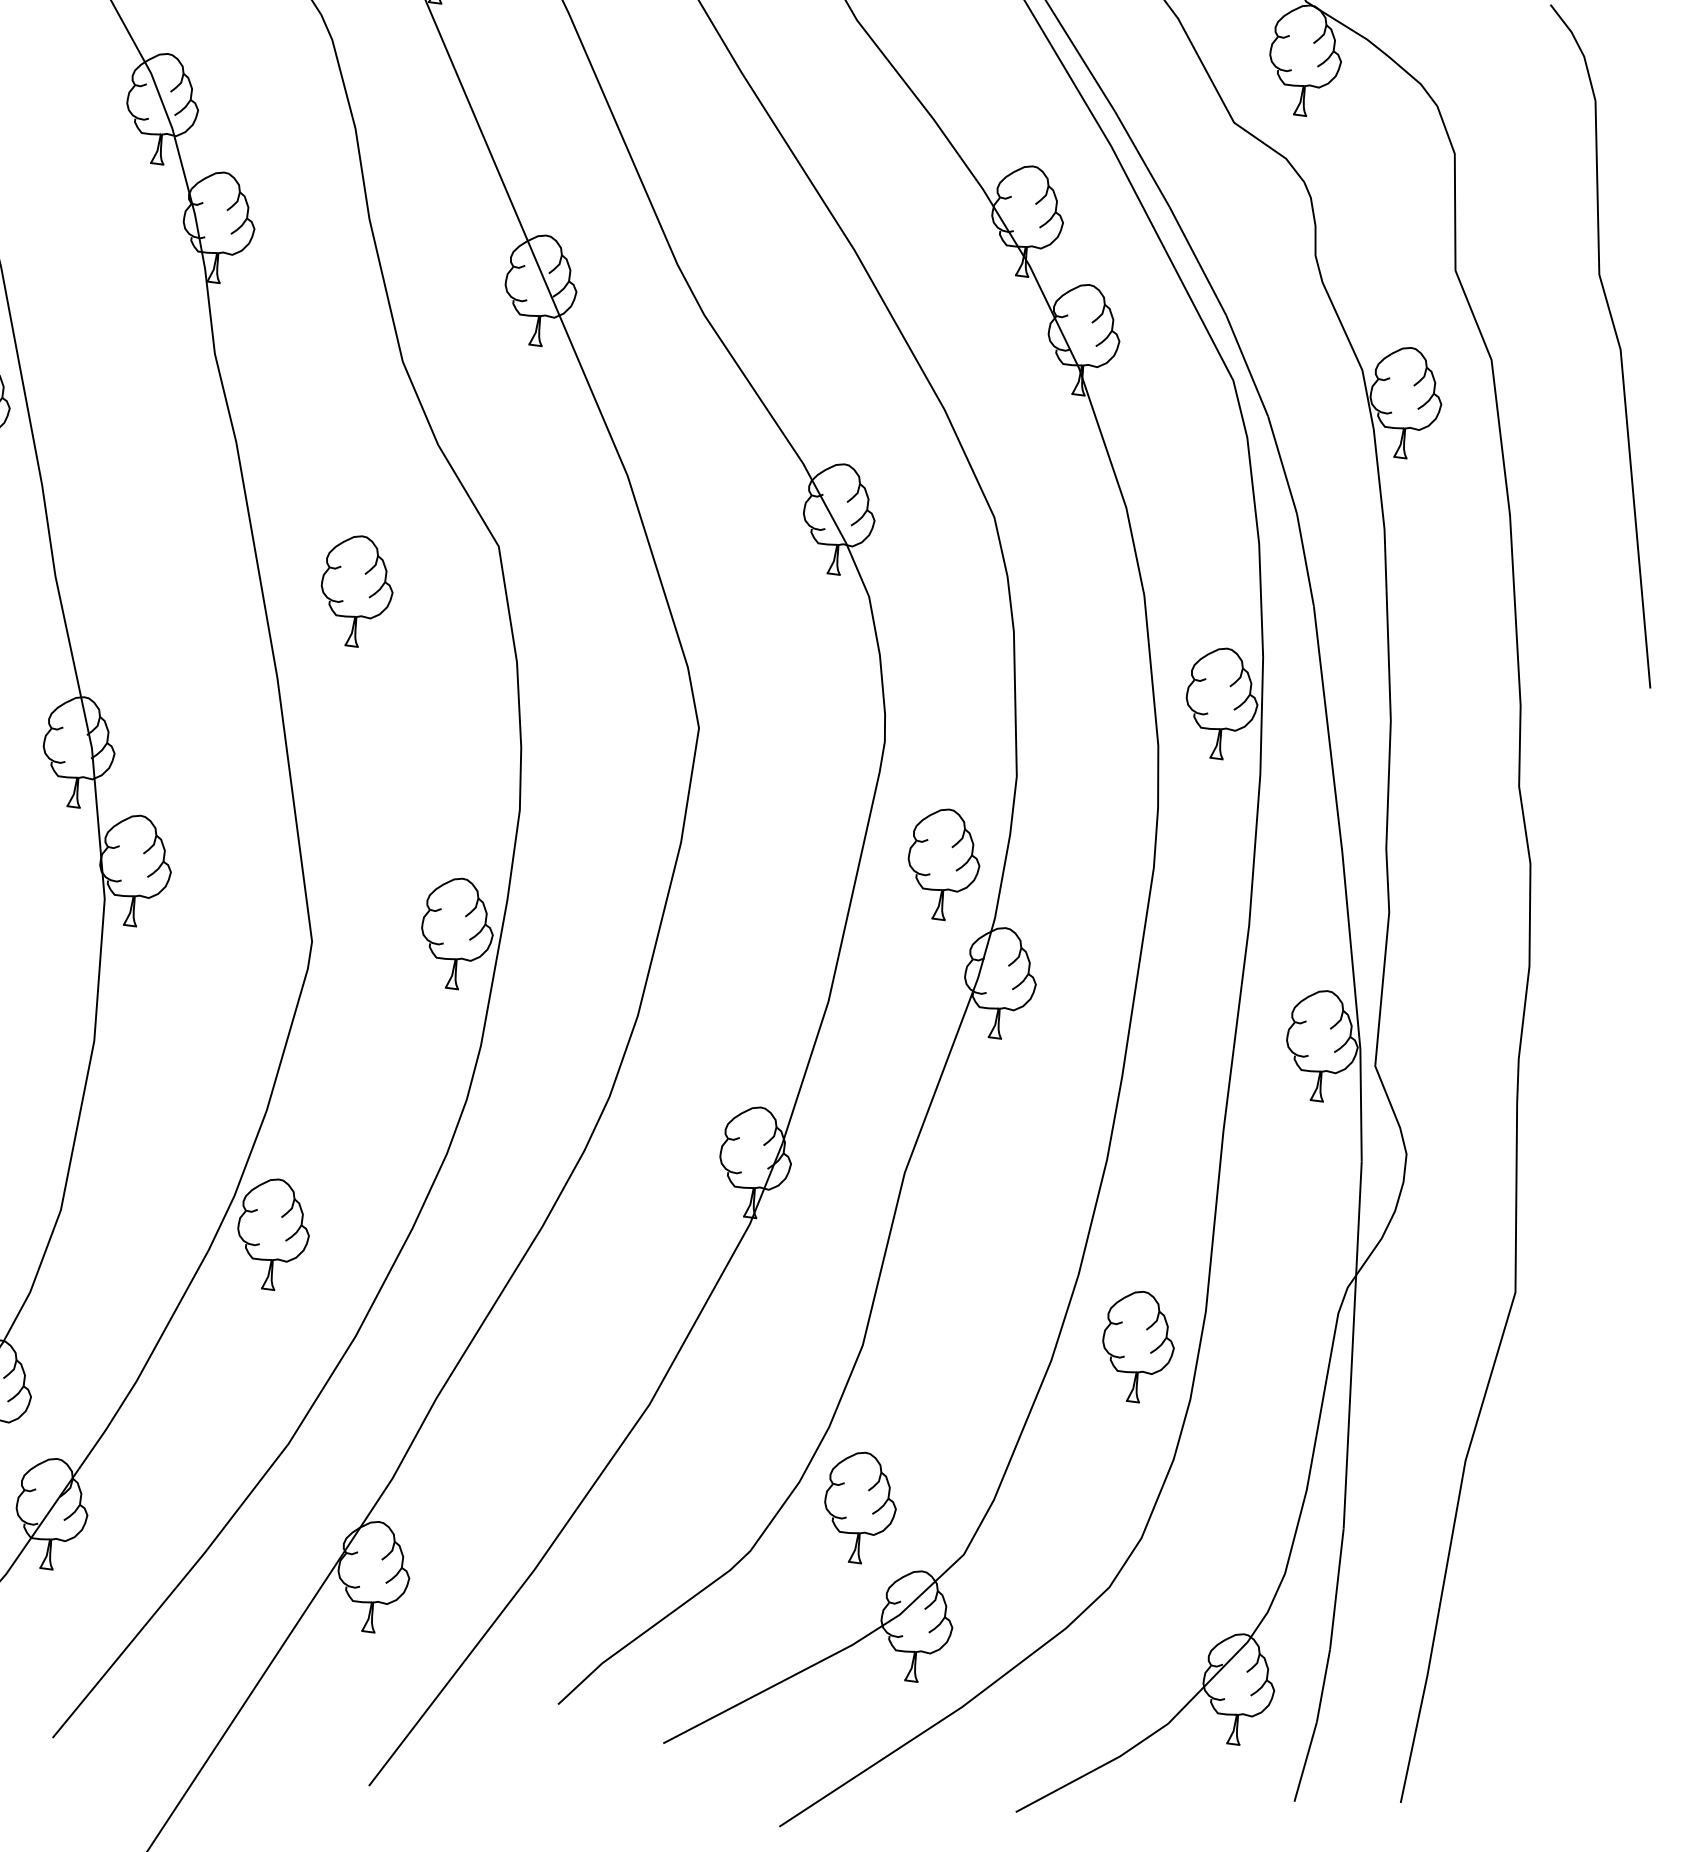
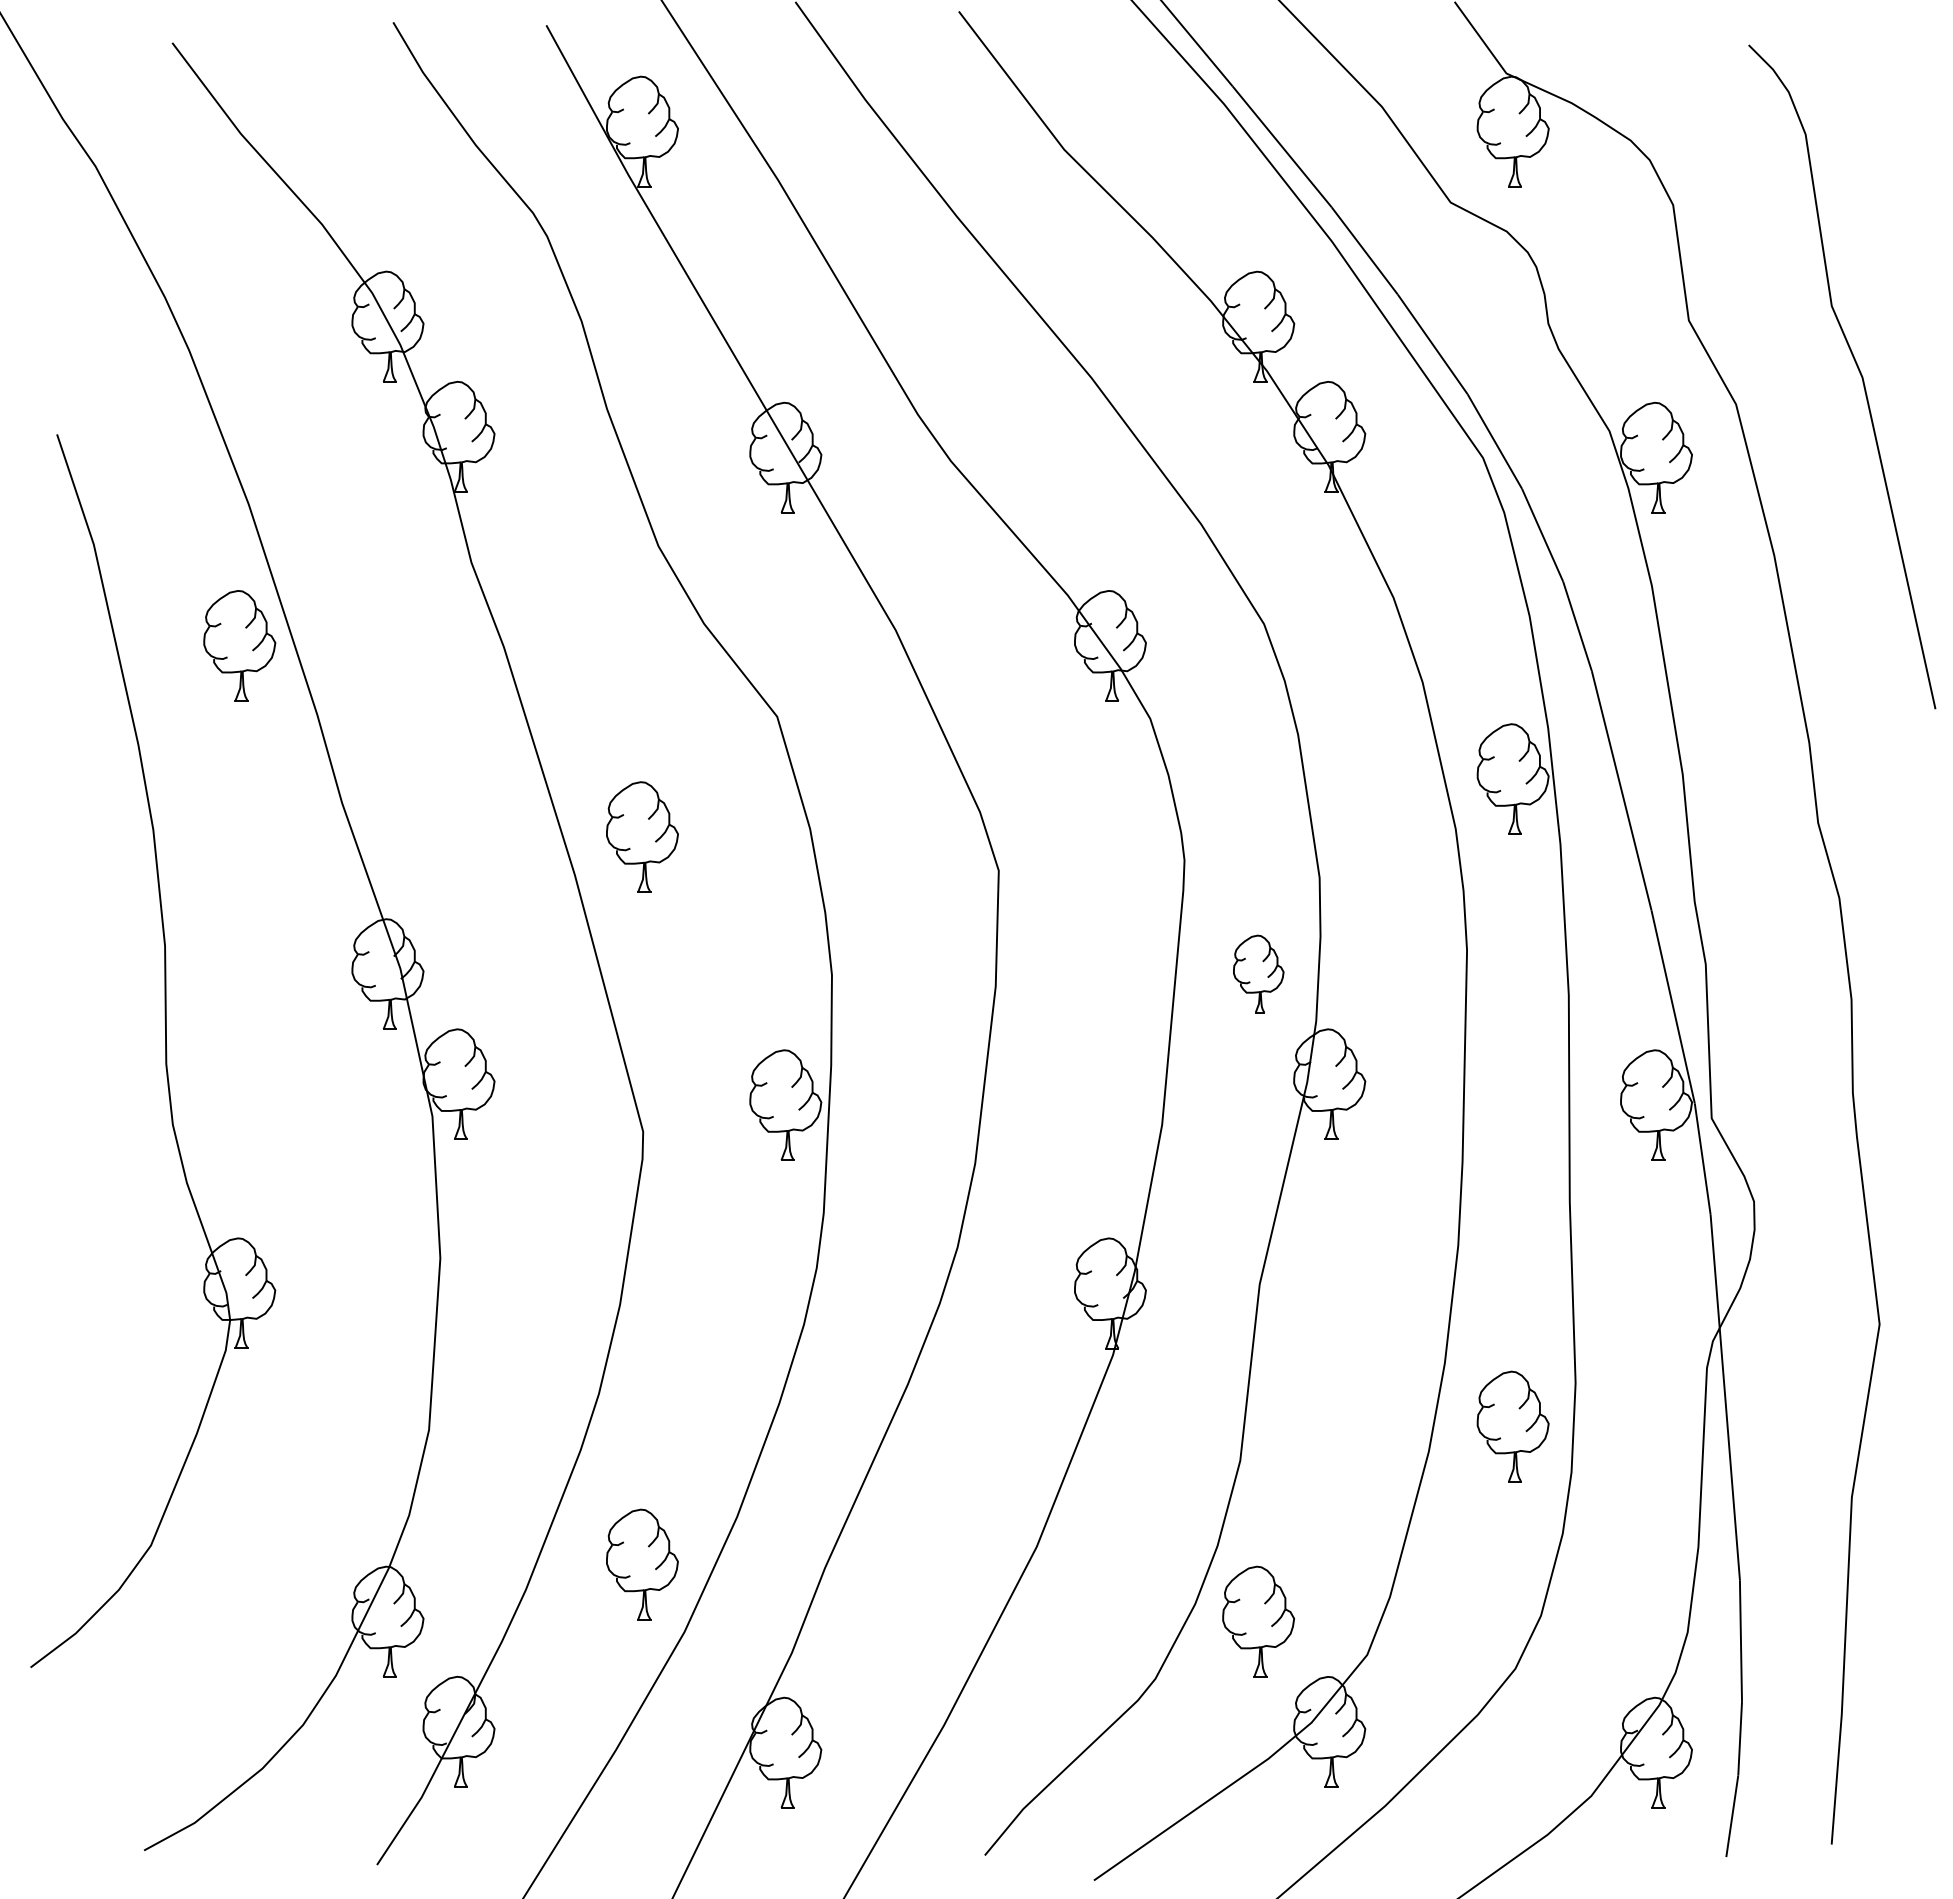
part: (356, 590) -> (642, 836), moved
part: (943, 863) -> (1258, 973), size x0.7
part: (273, 1234) -> (642, 1564), moved

